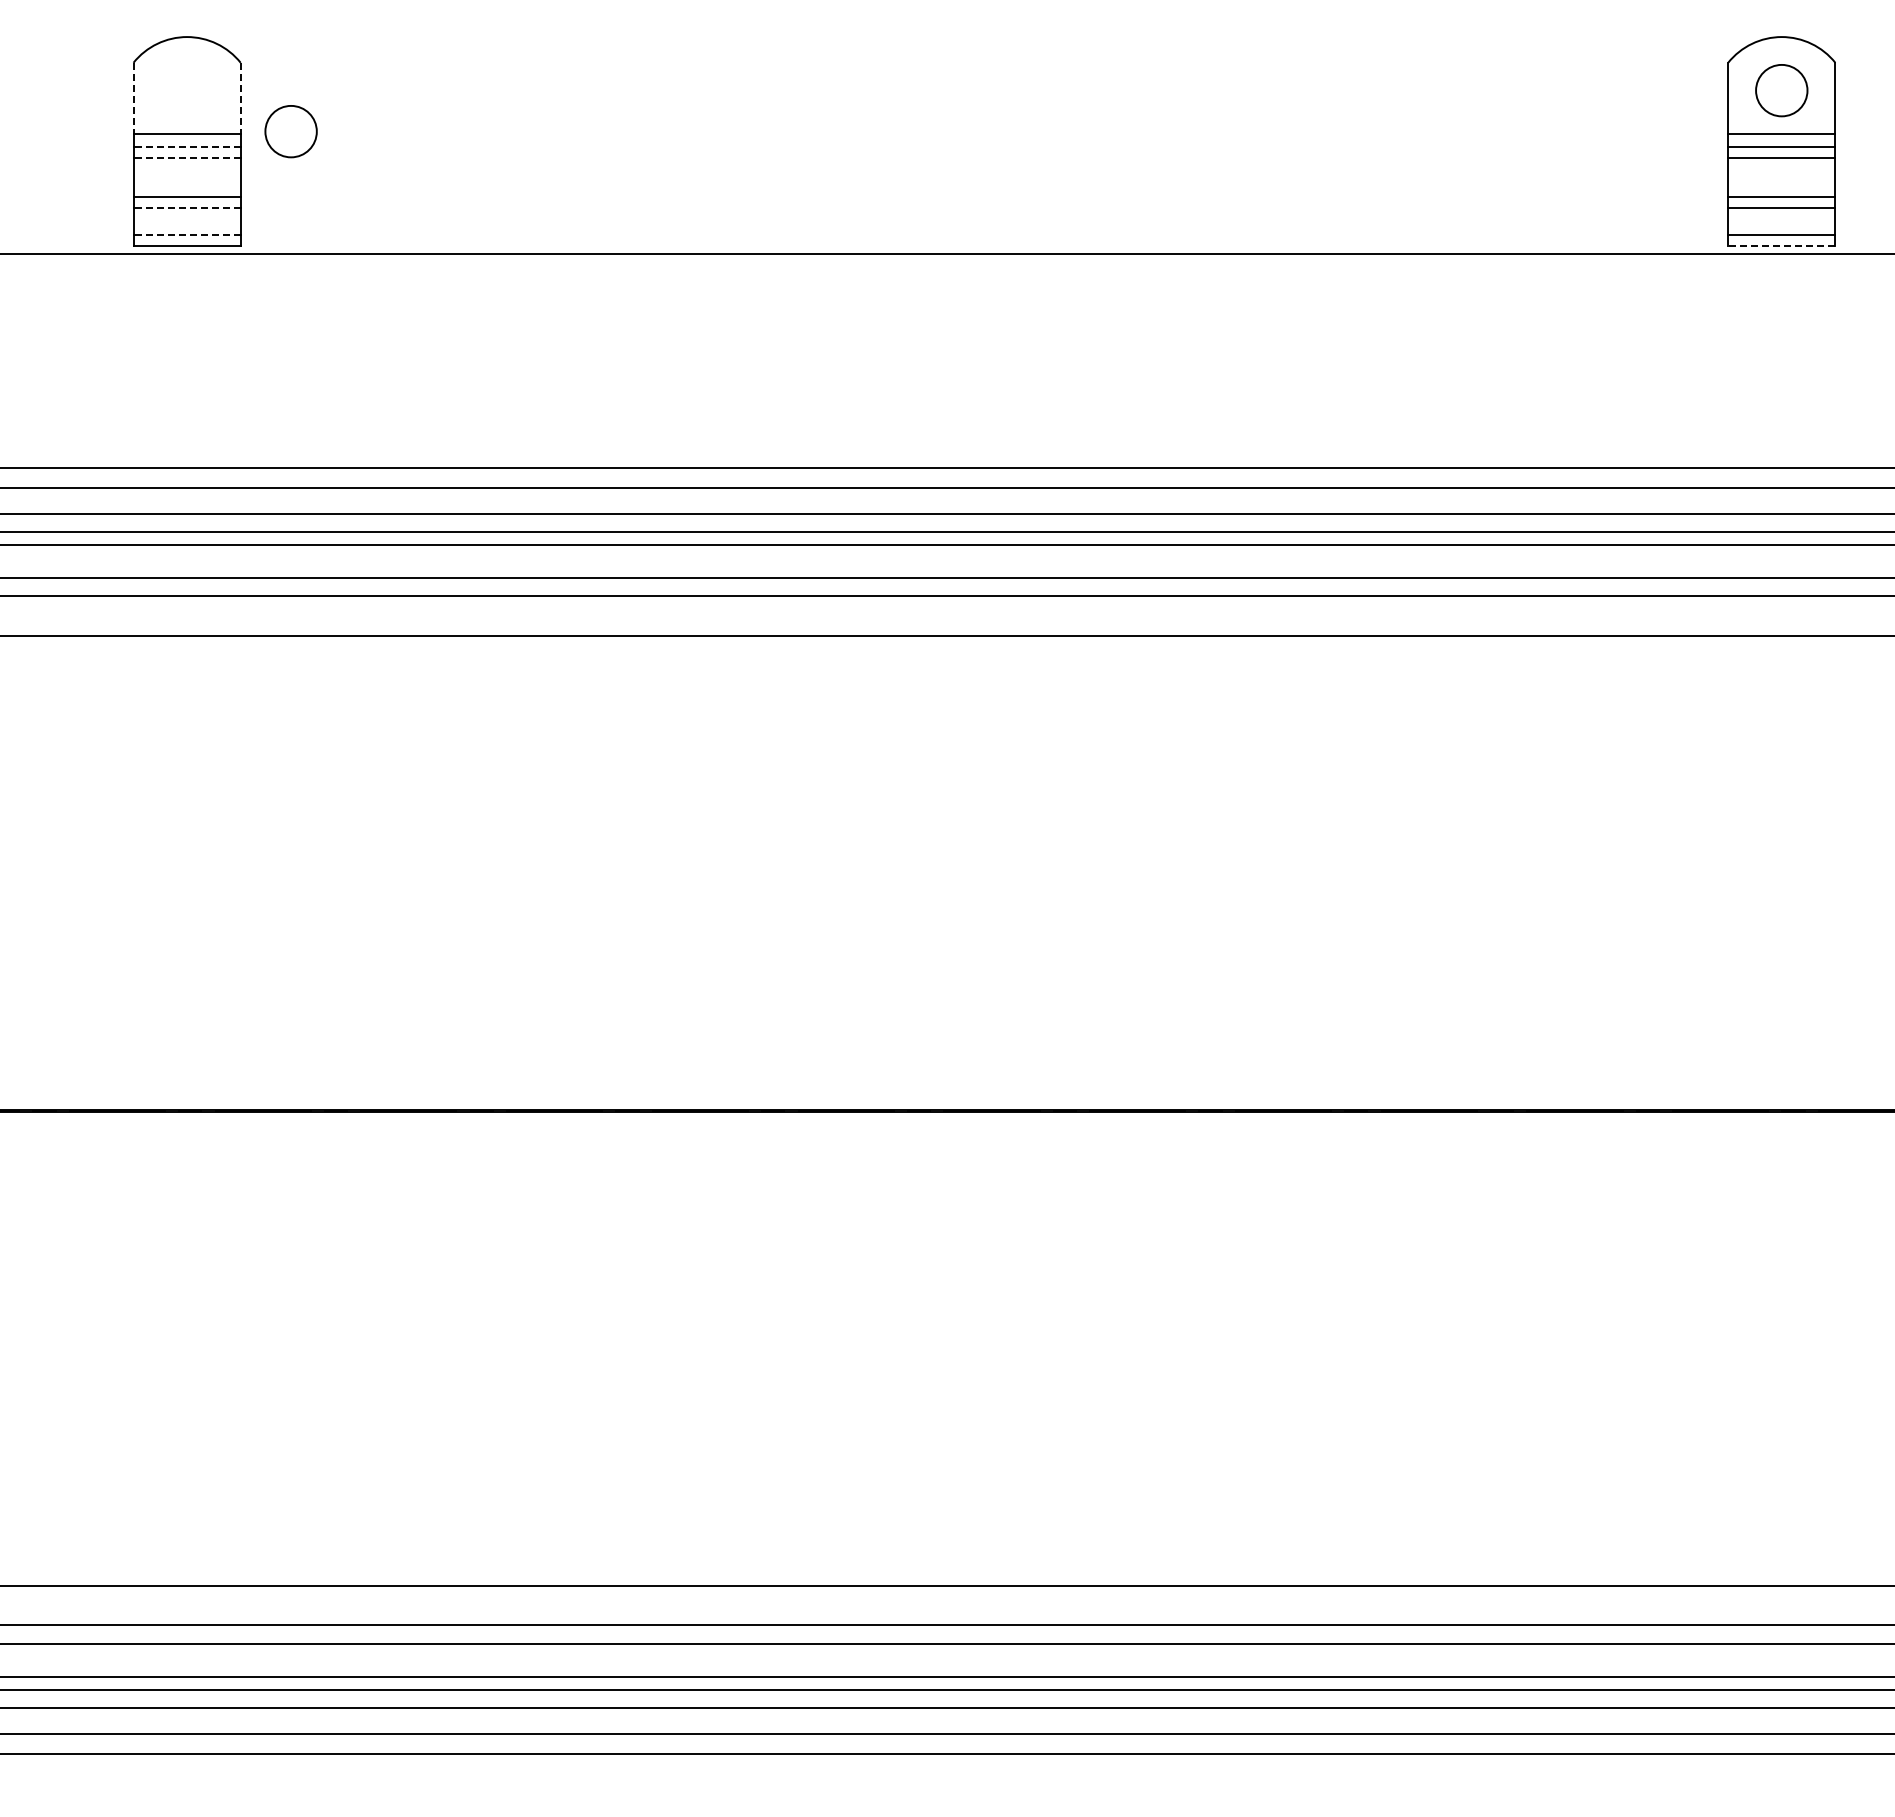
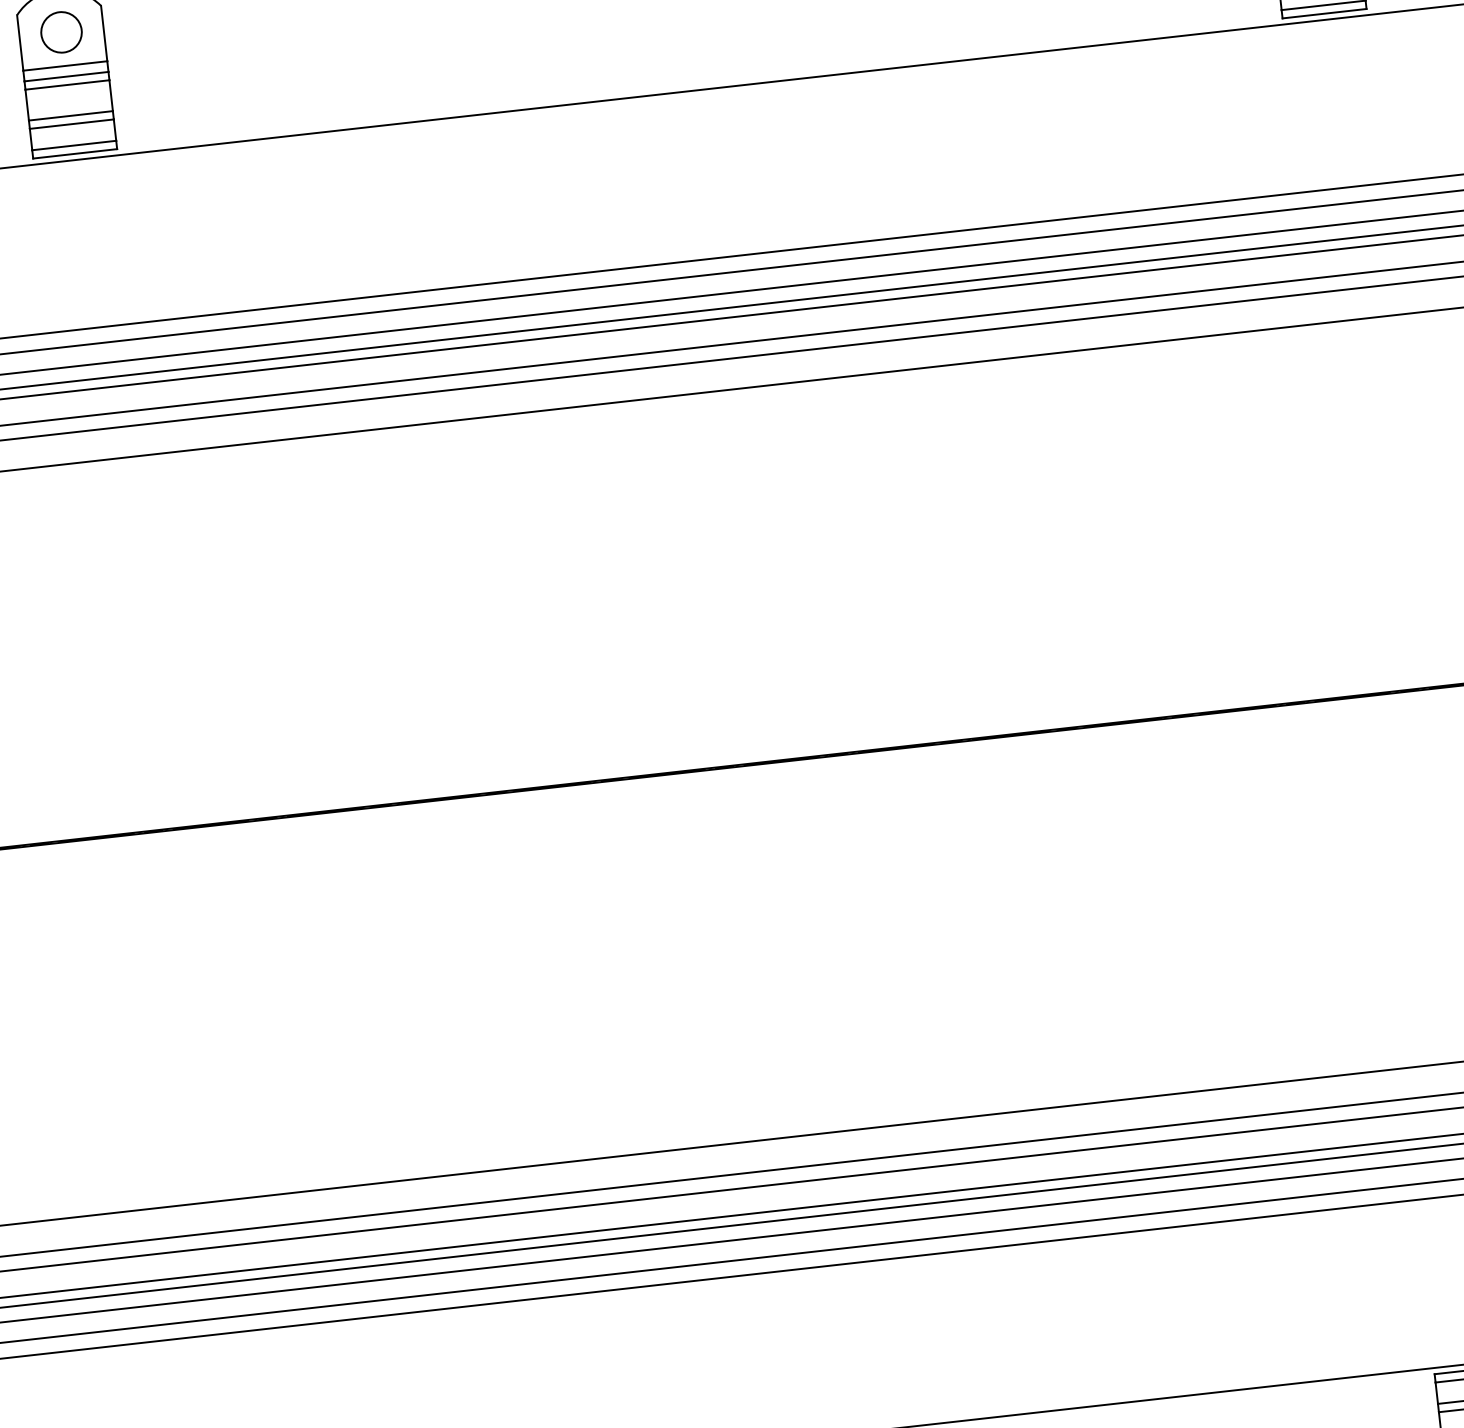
line: (133, 98) -> (20, 43), dashed -> solid
line: (240, 98) -> (104, 33), dashed -> solid
circle: (290, 131) -> (61, 32), moved
line: (187, 147) -> (66, 76), dashed -> solid
line: (187, 157) -> (67, 84), dashed -> solid
line: (187, 207) -> (72, 123), dashed -> solid
line: (187, 235) -> (74, 145), dashed -> solid
line: (1781, 245) -> (1324, 13), dashed -> solid

